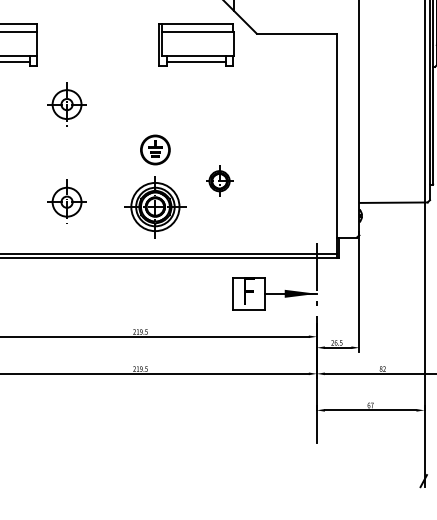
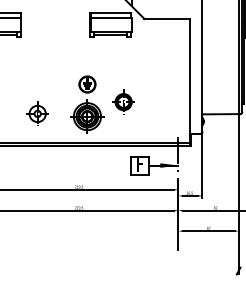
part: (66, 103) -> (37, 58), removed
part: (219, 180) -> (123, 101), size x1.43

